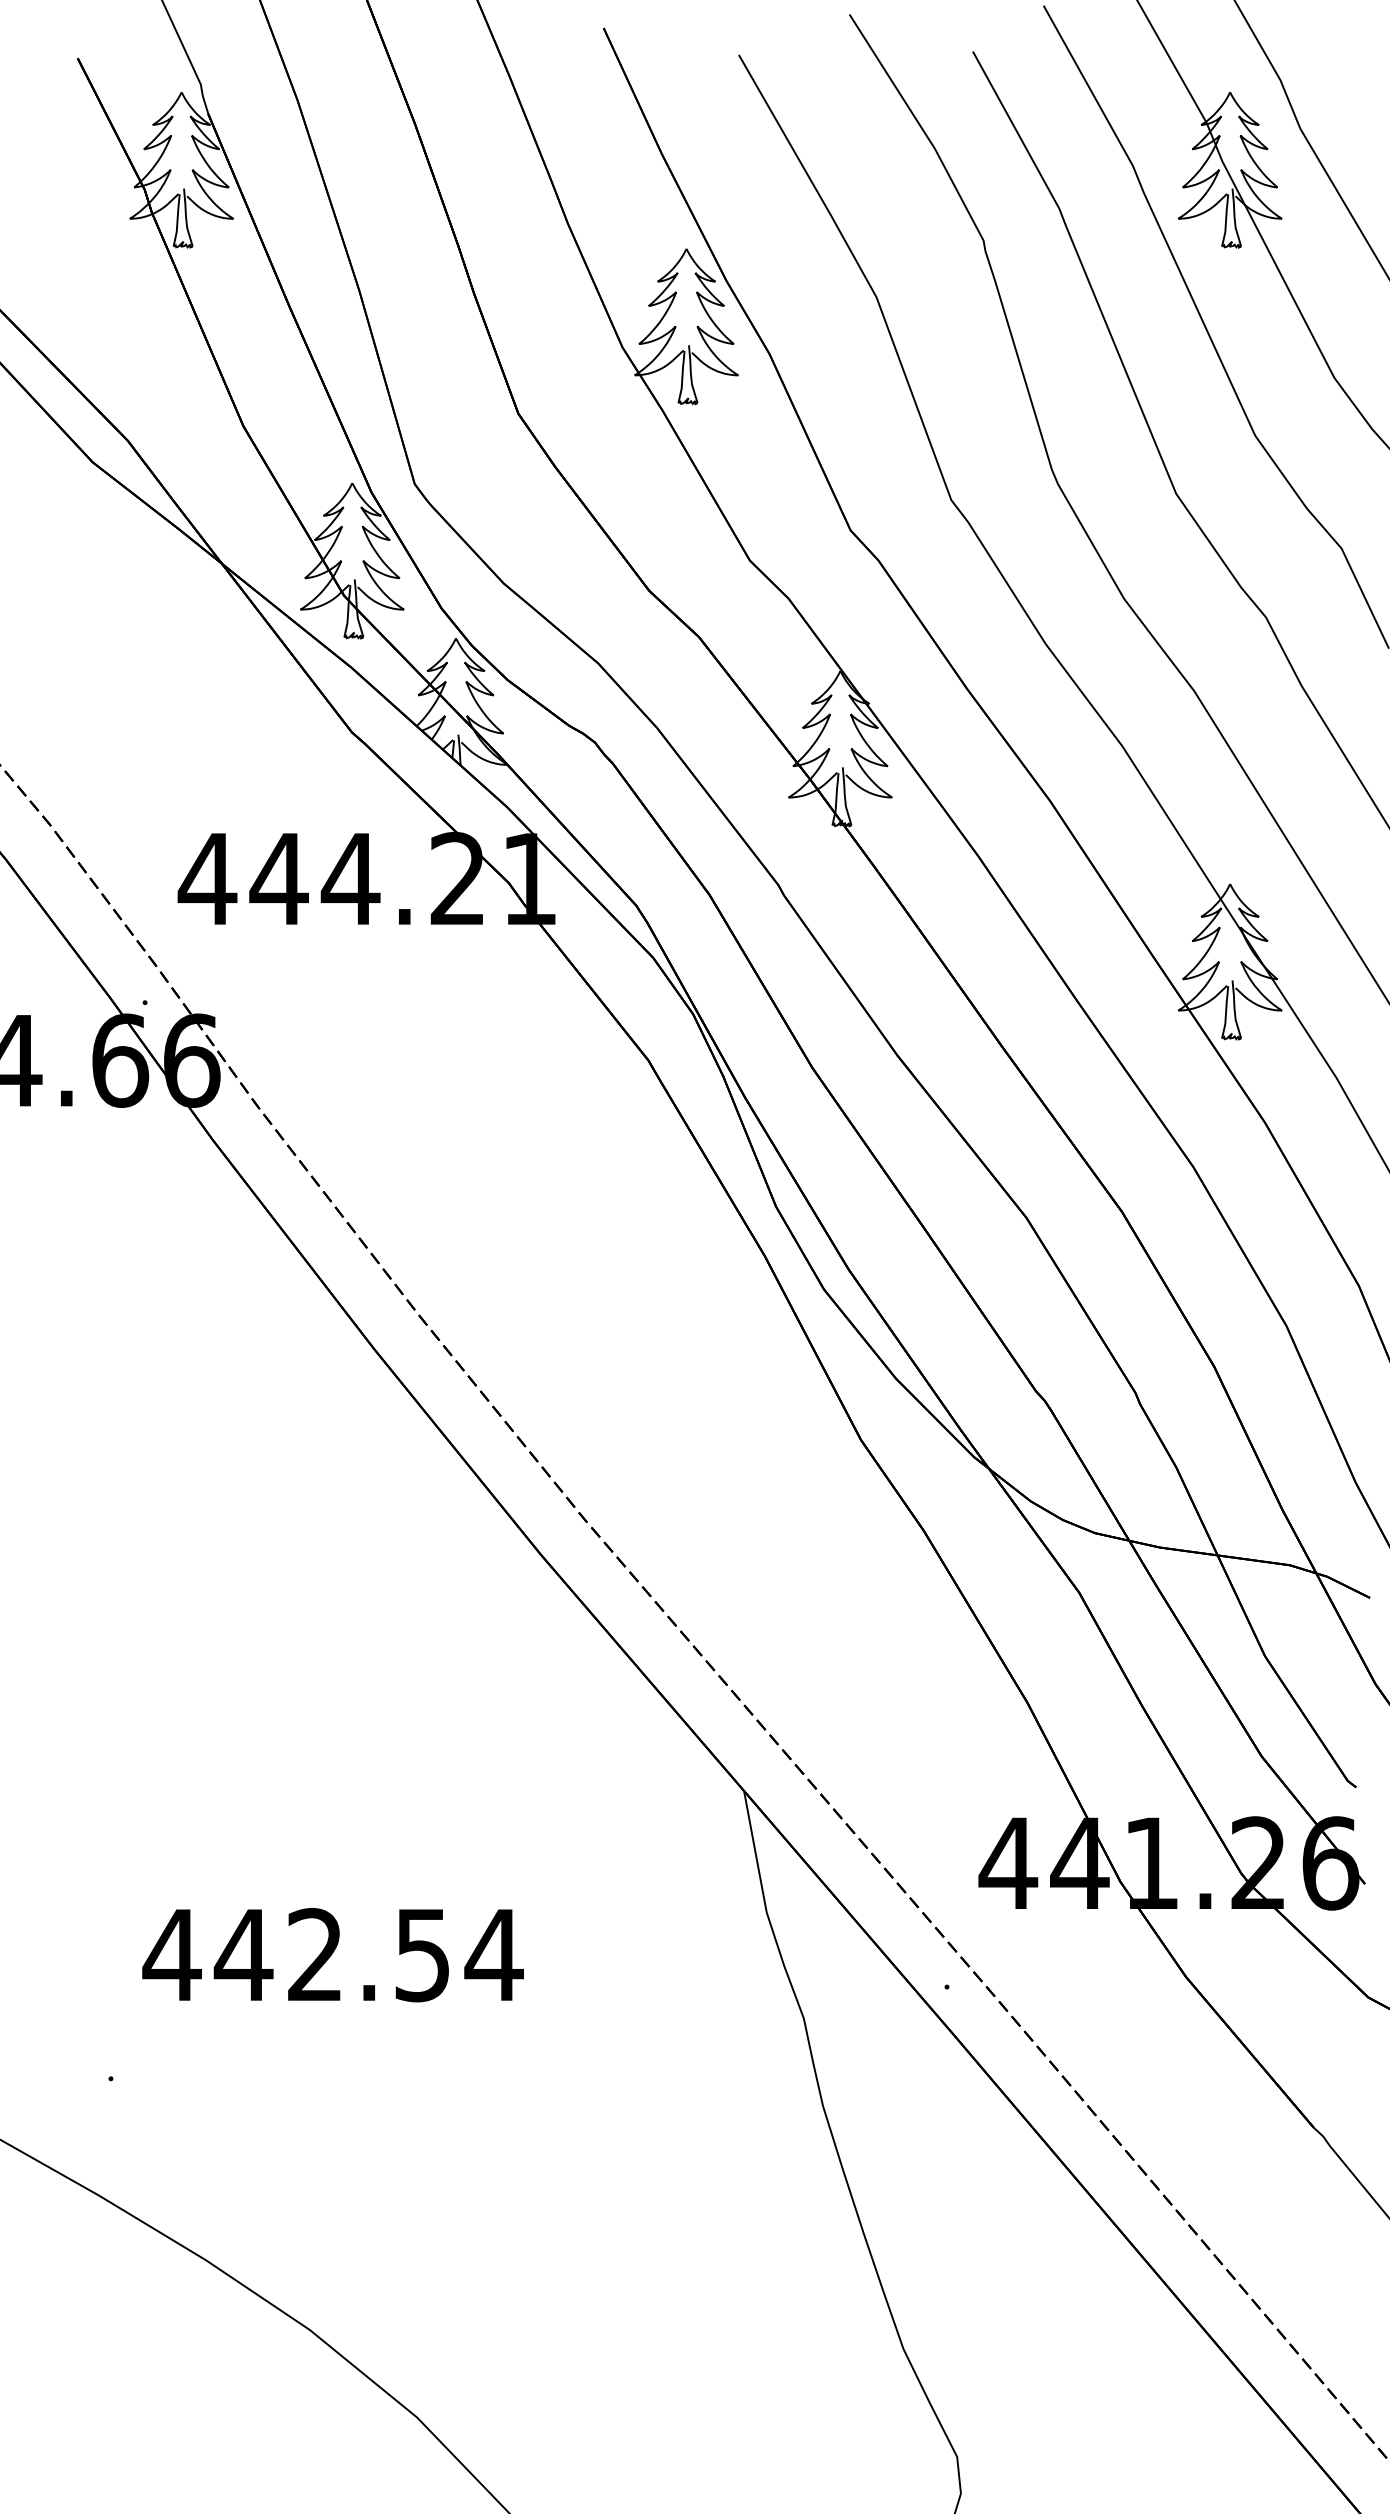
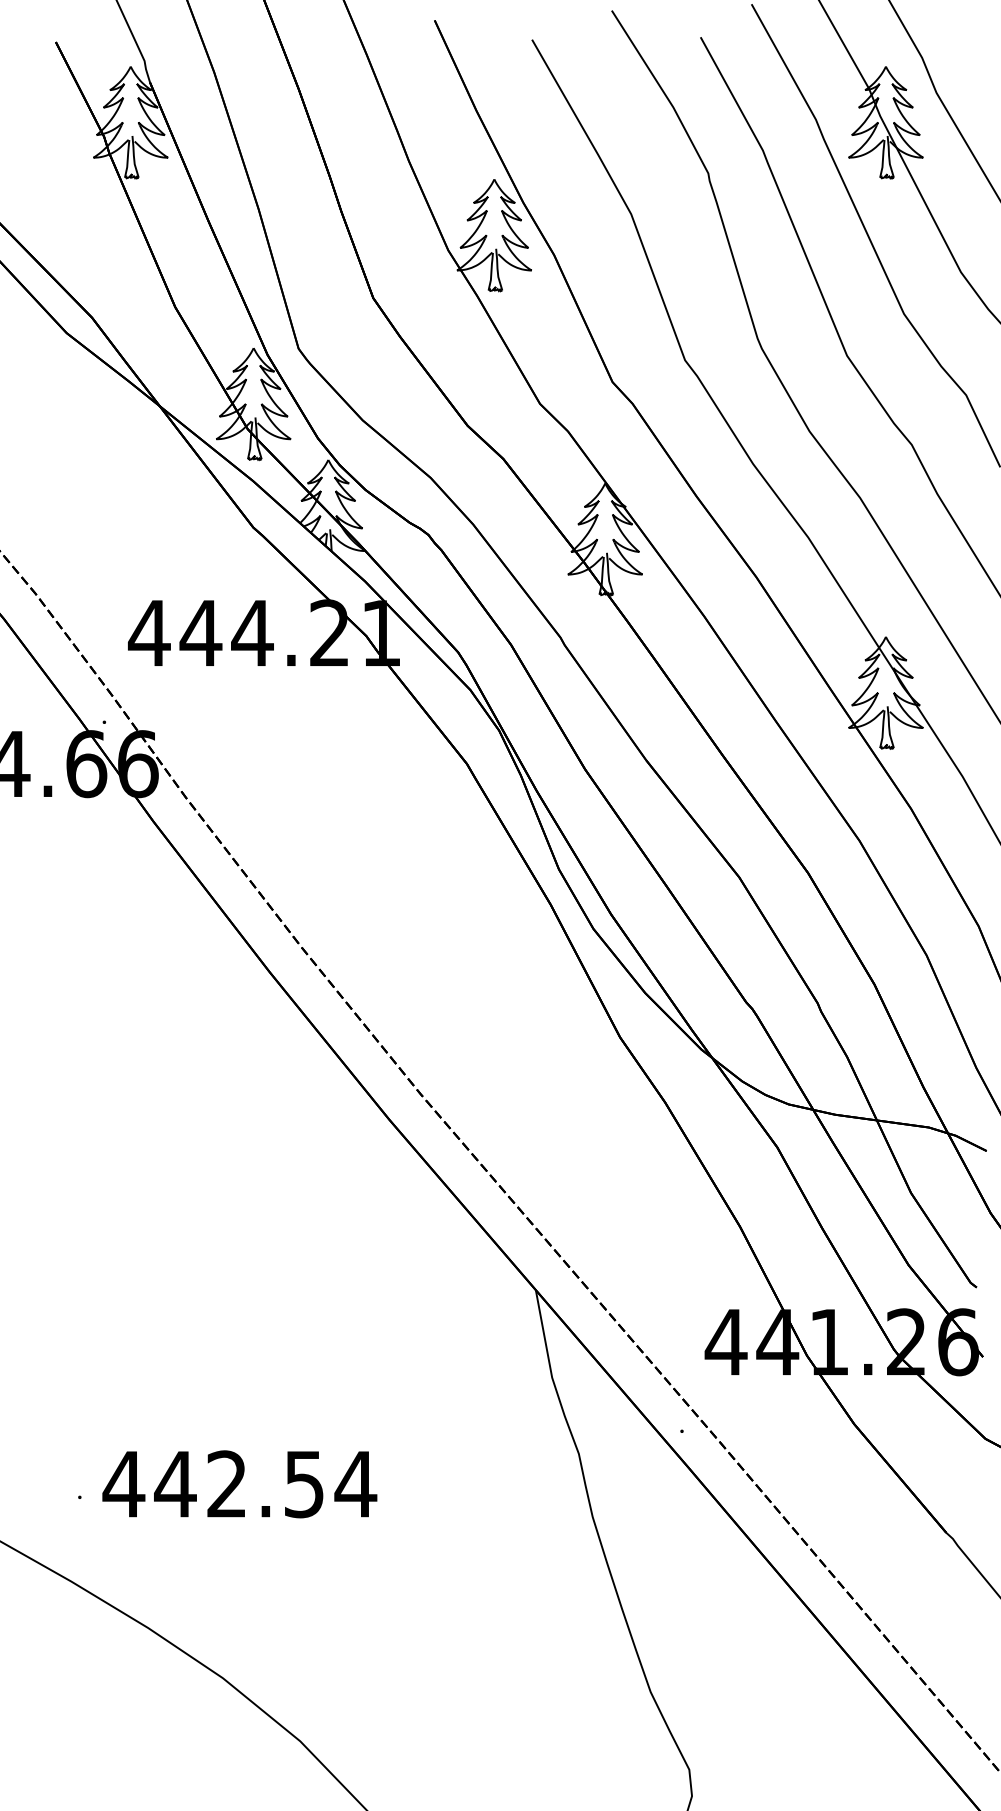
text: (332, 1955) -> (239, 1484), moved

